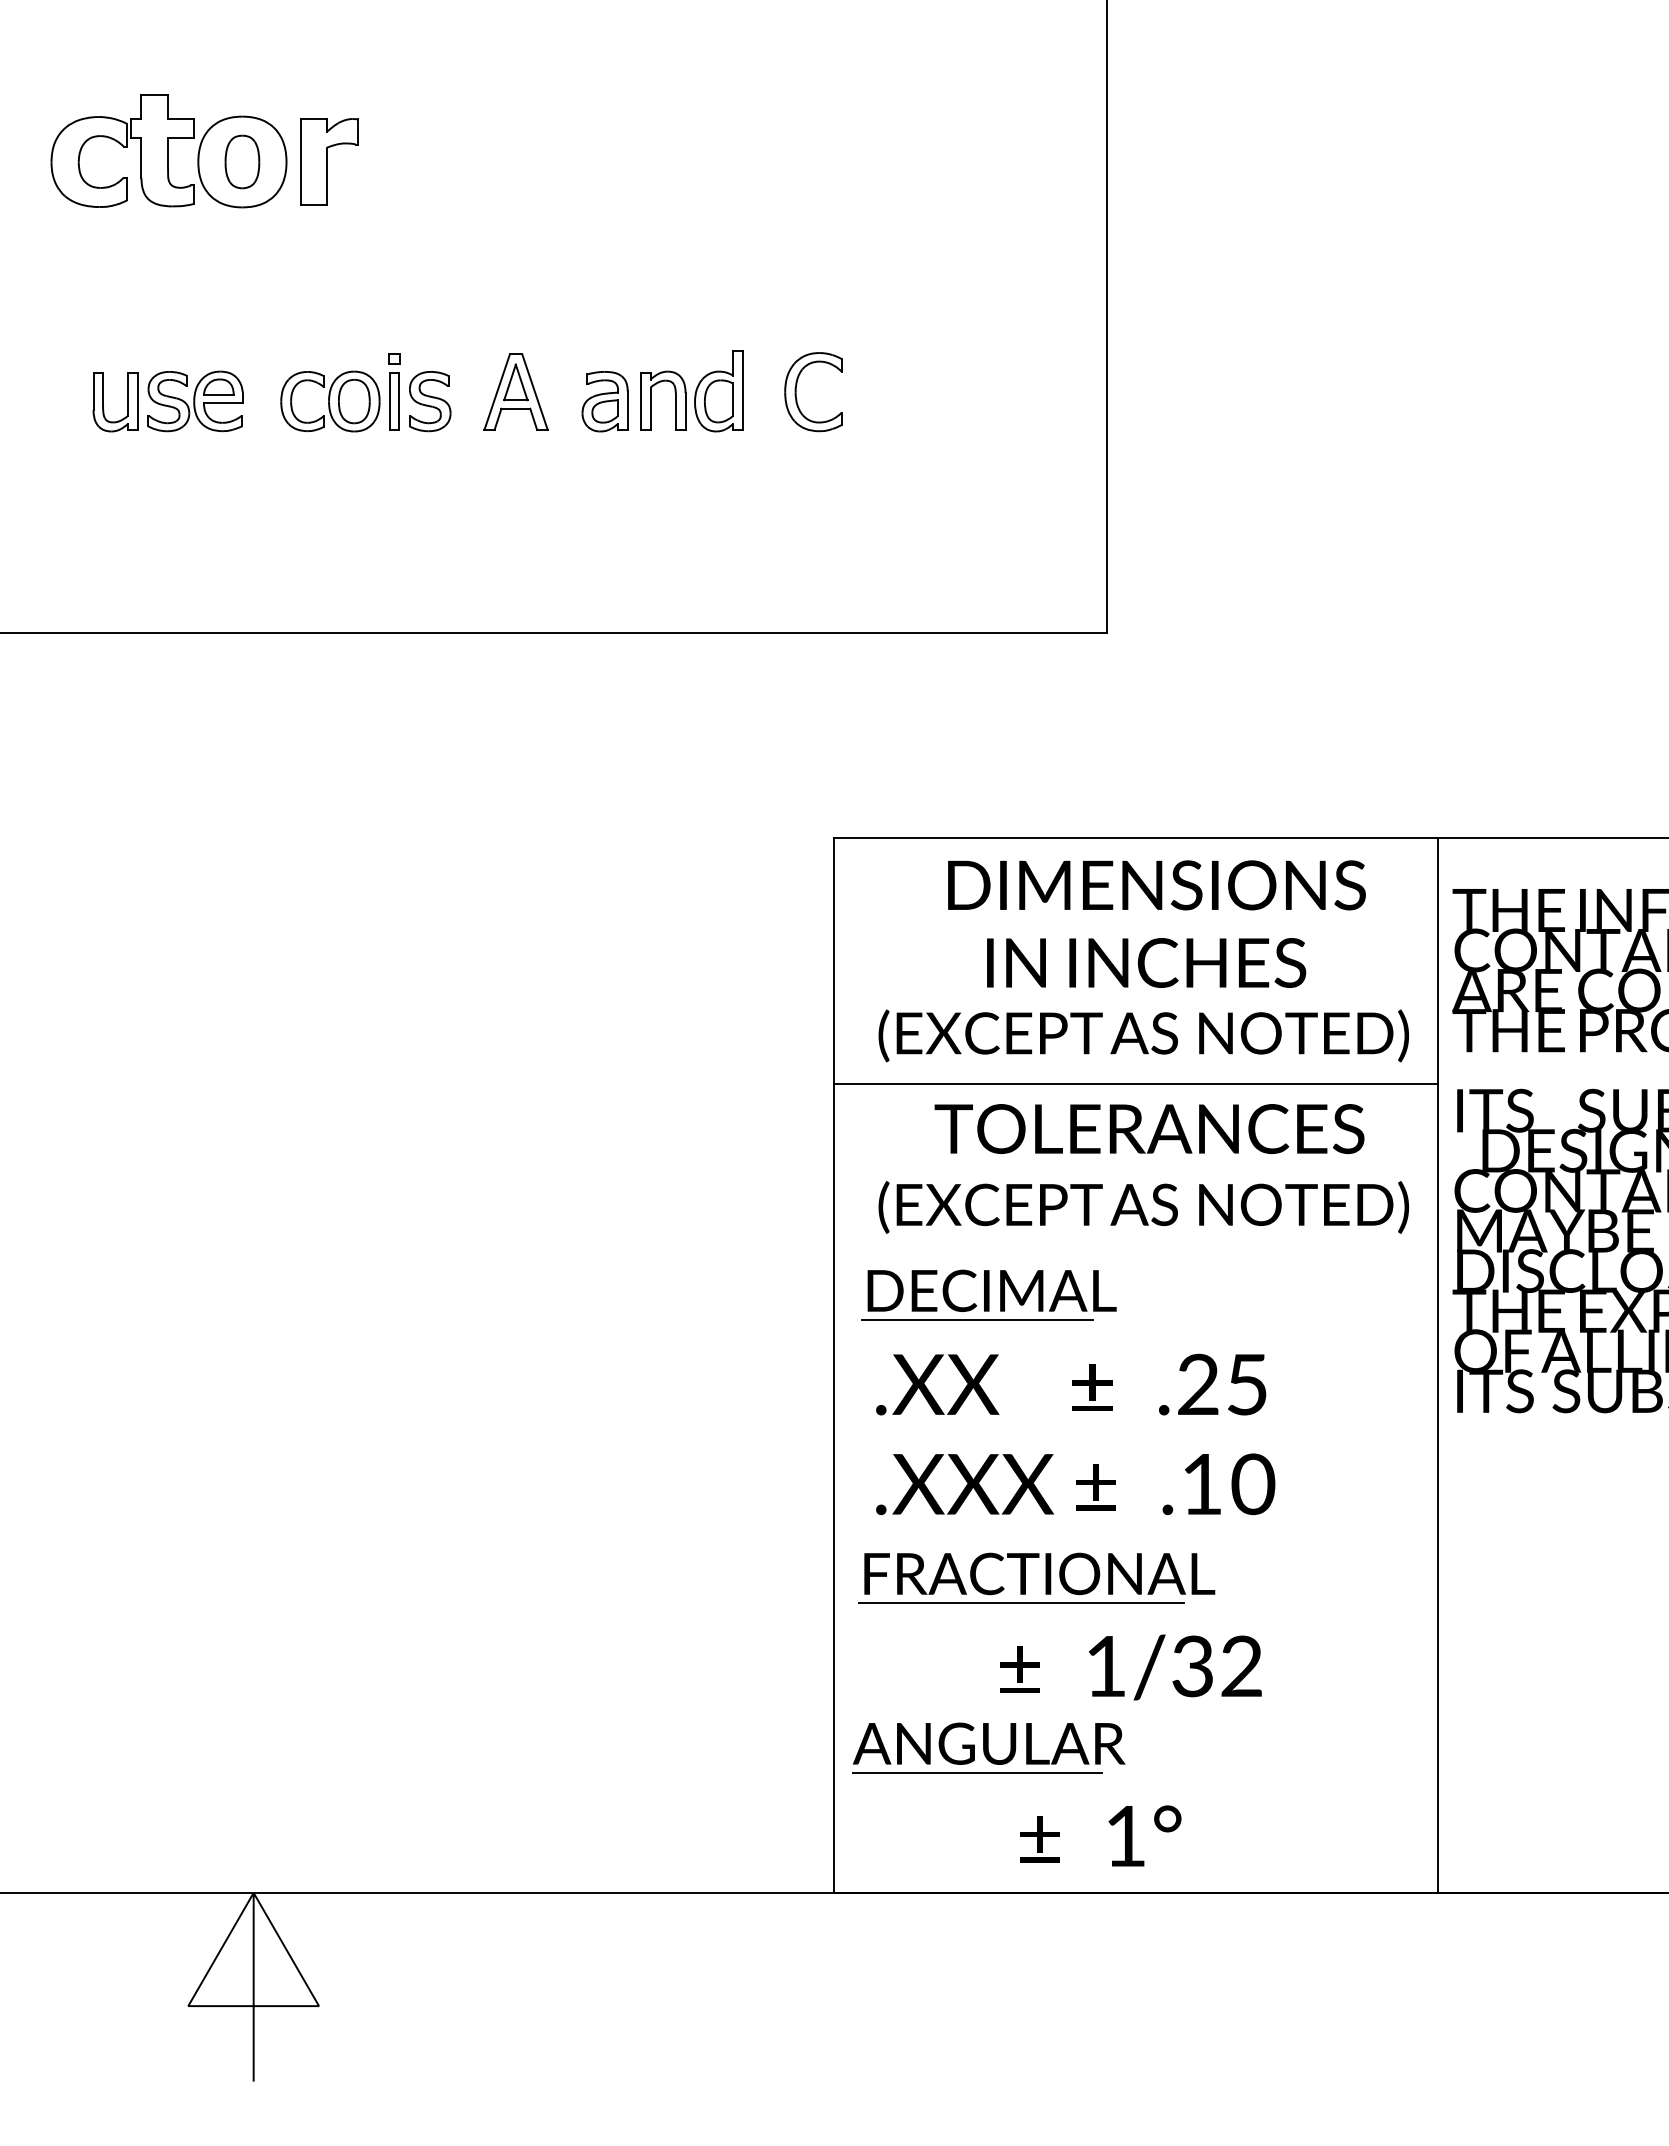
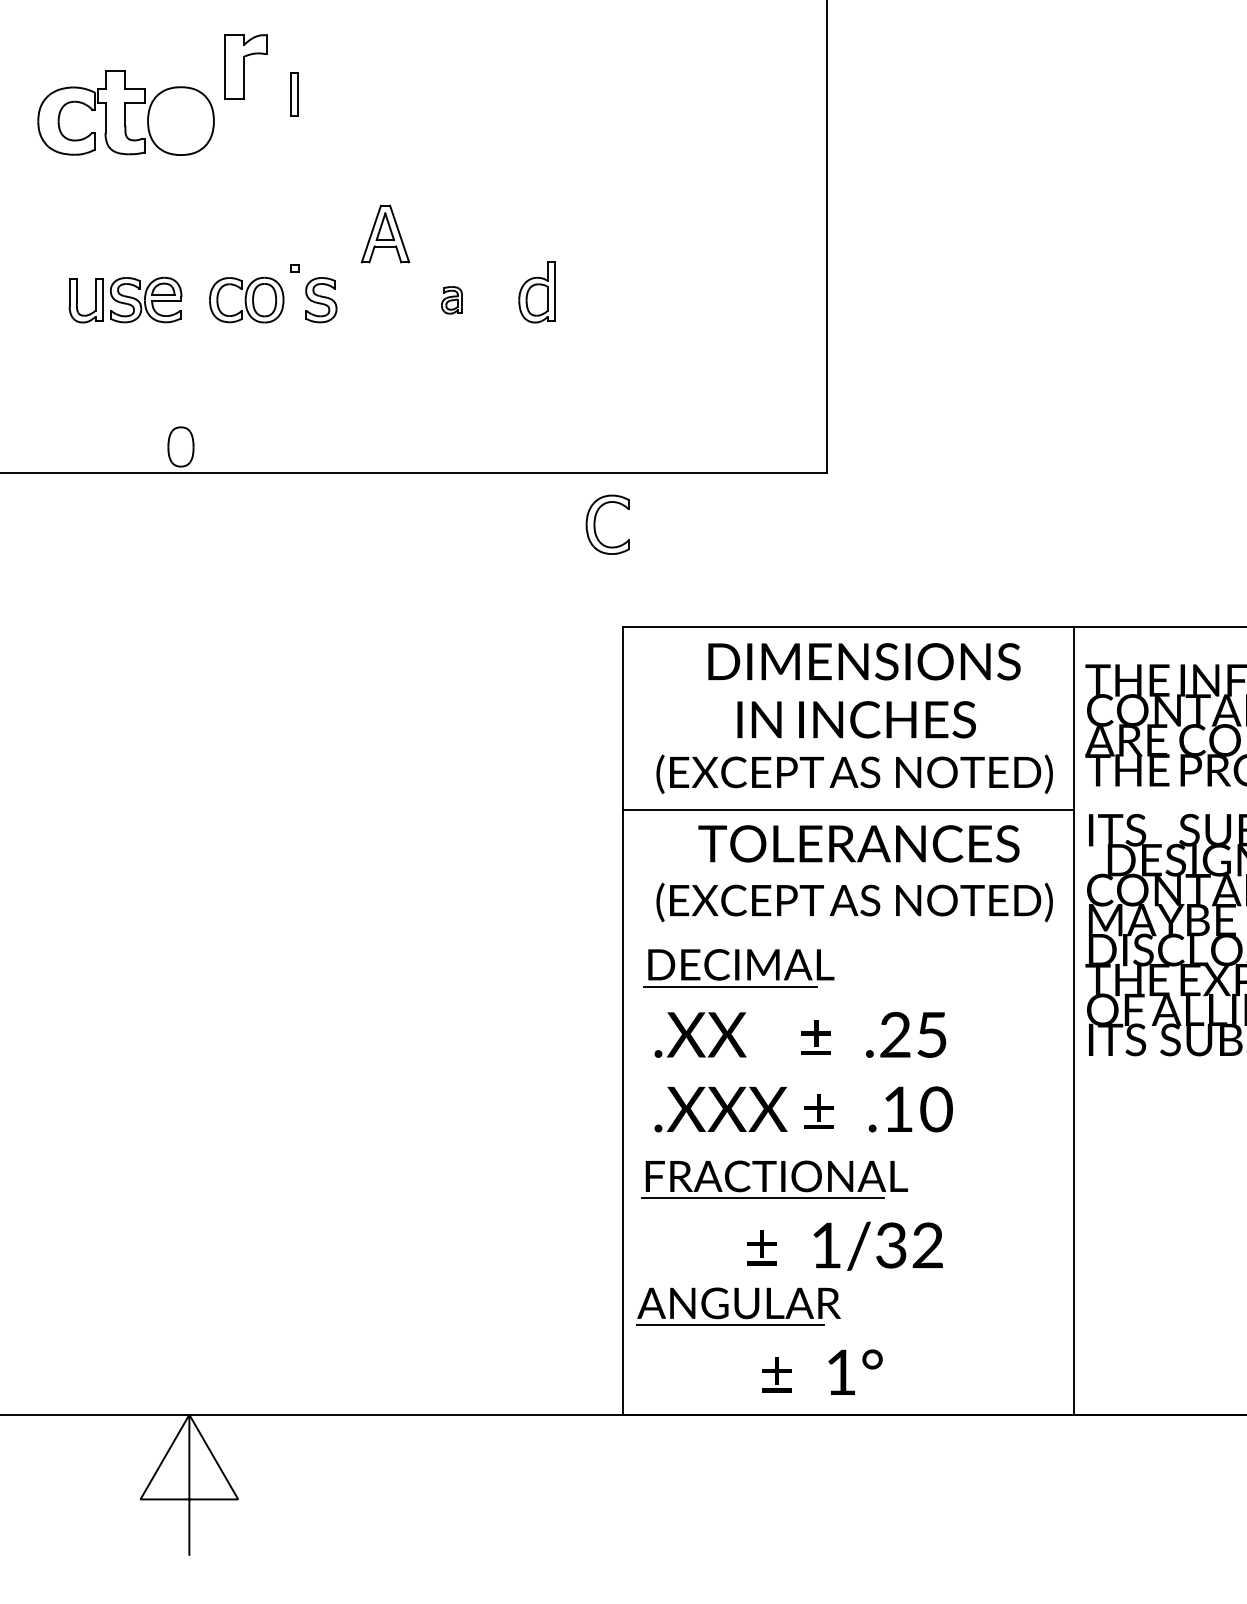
part: (242, 161) -> (181, 446), moved
part: (329, 161) -> (246, 66), moved
part: (515, 391) -> (385, 233), moved
part: (796, 392) -> (595, 525), moved
part: (651, 400) -> (486, 299), removed
part: (394, 401) -> (294, 94), moved
part: (604, 401) -> (451, 300), size x0.6

